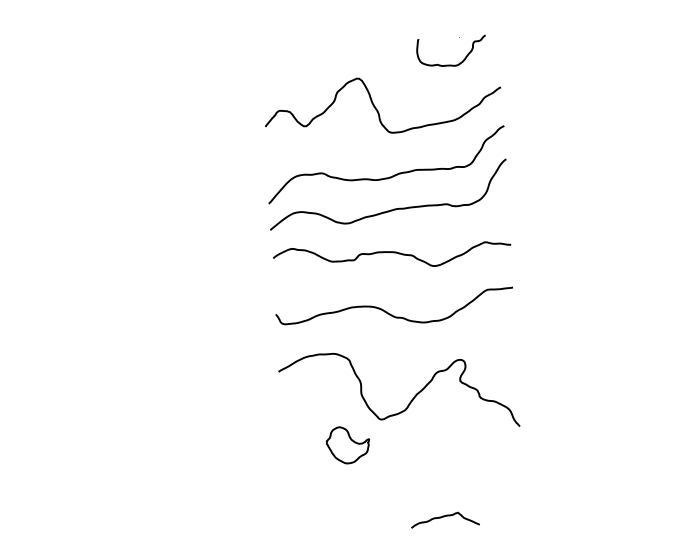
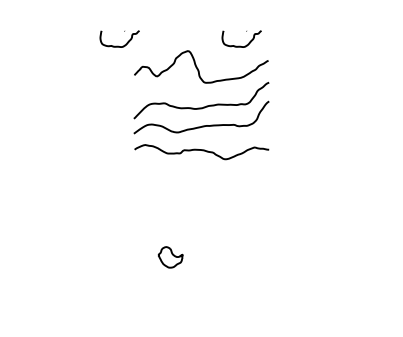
part: (234, 75) -> (118, 45), added
curve: (391, 313) -> (199, 184), removed
curve: (410, 399) -> (207, 233), removed
curve: (444, 517) -> (222, 301), removed

